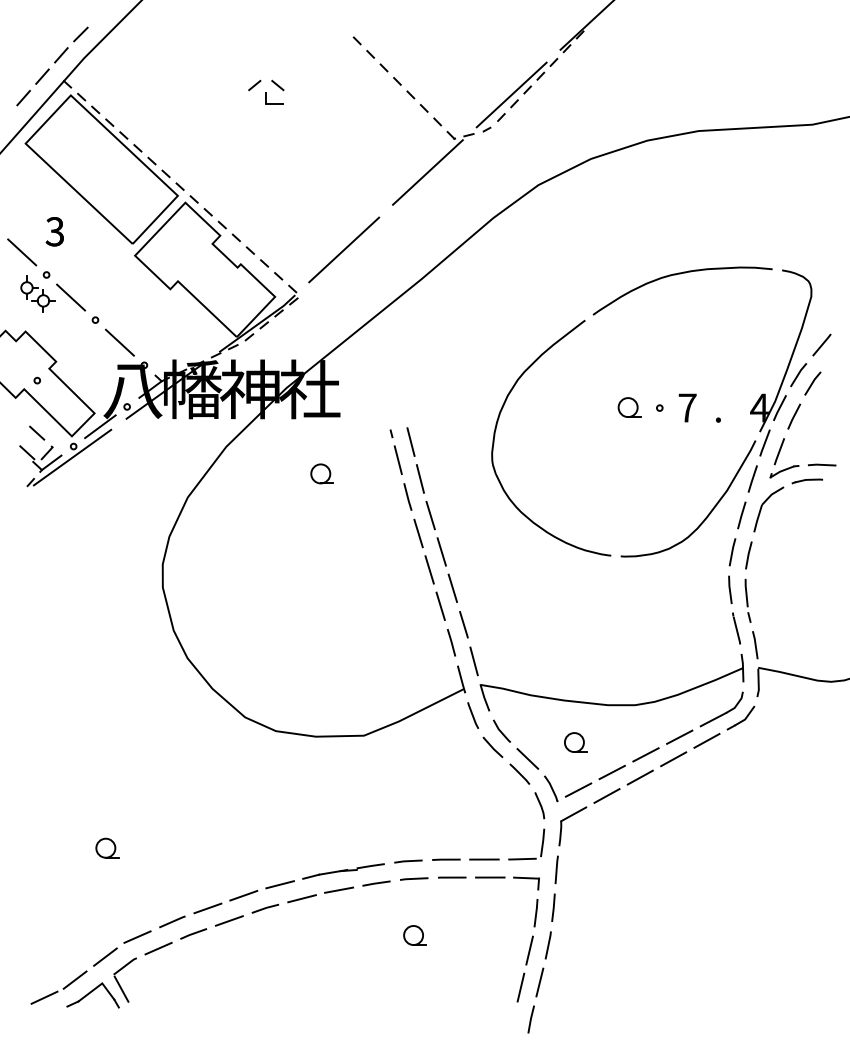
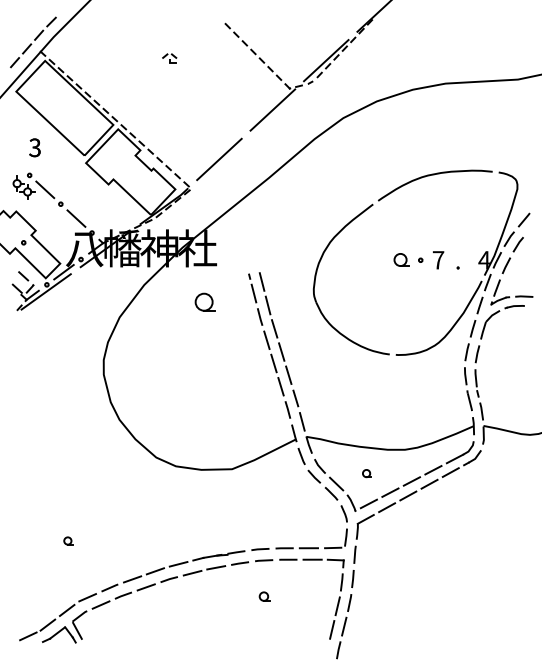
part: (265, 91) -> (169, 58), size x0.6
line: (21, 251) -> (13, 160), removed
part: (322, 474) -> (205, 302), size x1.4
part: (574, 742) -> (366, 473), size x0.6
part: (107, 847) -> (68, 540), size x0.6
part: (414, 935) -> (264, 596), size x0.7

